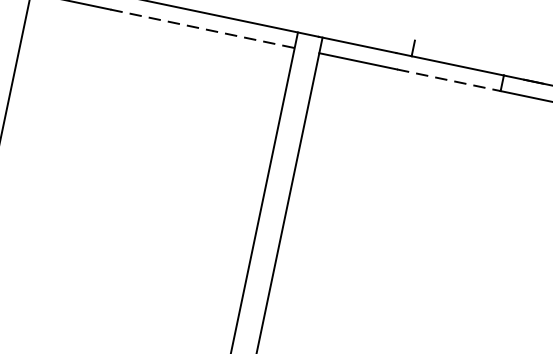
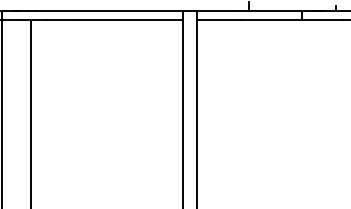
line: (203, 28) -> (130, 19), dashed -> solid
line: (448, 80) -> (271, 19), dashed -> solid

